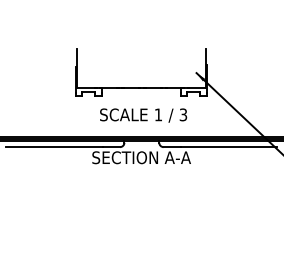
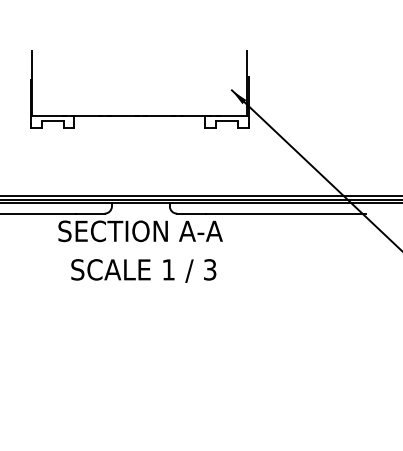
text: (143, 115) -> (143, 270), moved

